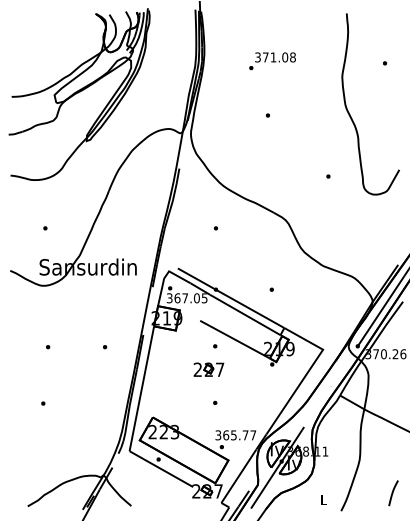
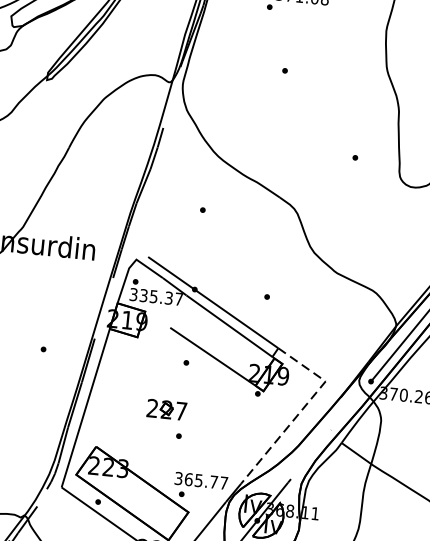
text: (190, 298) -> (160, 297), 367.05 -> 335.37
part: (208, 369) -> (166, 409), moved
line: (307, 372) -> (302, 408), solid -> dashed

